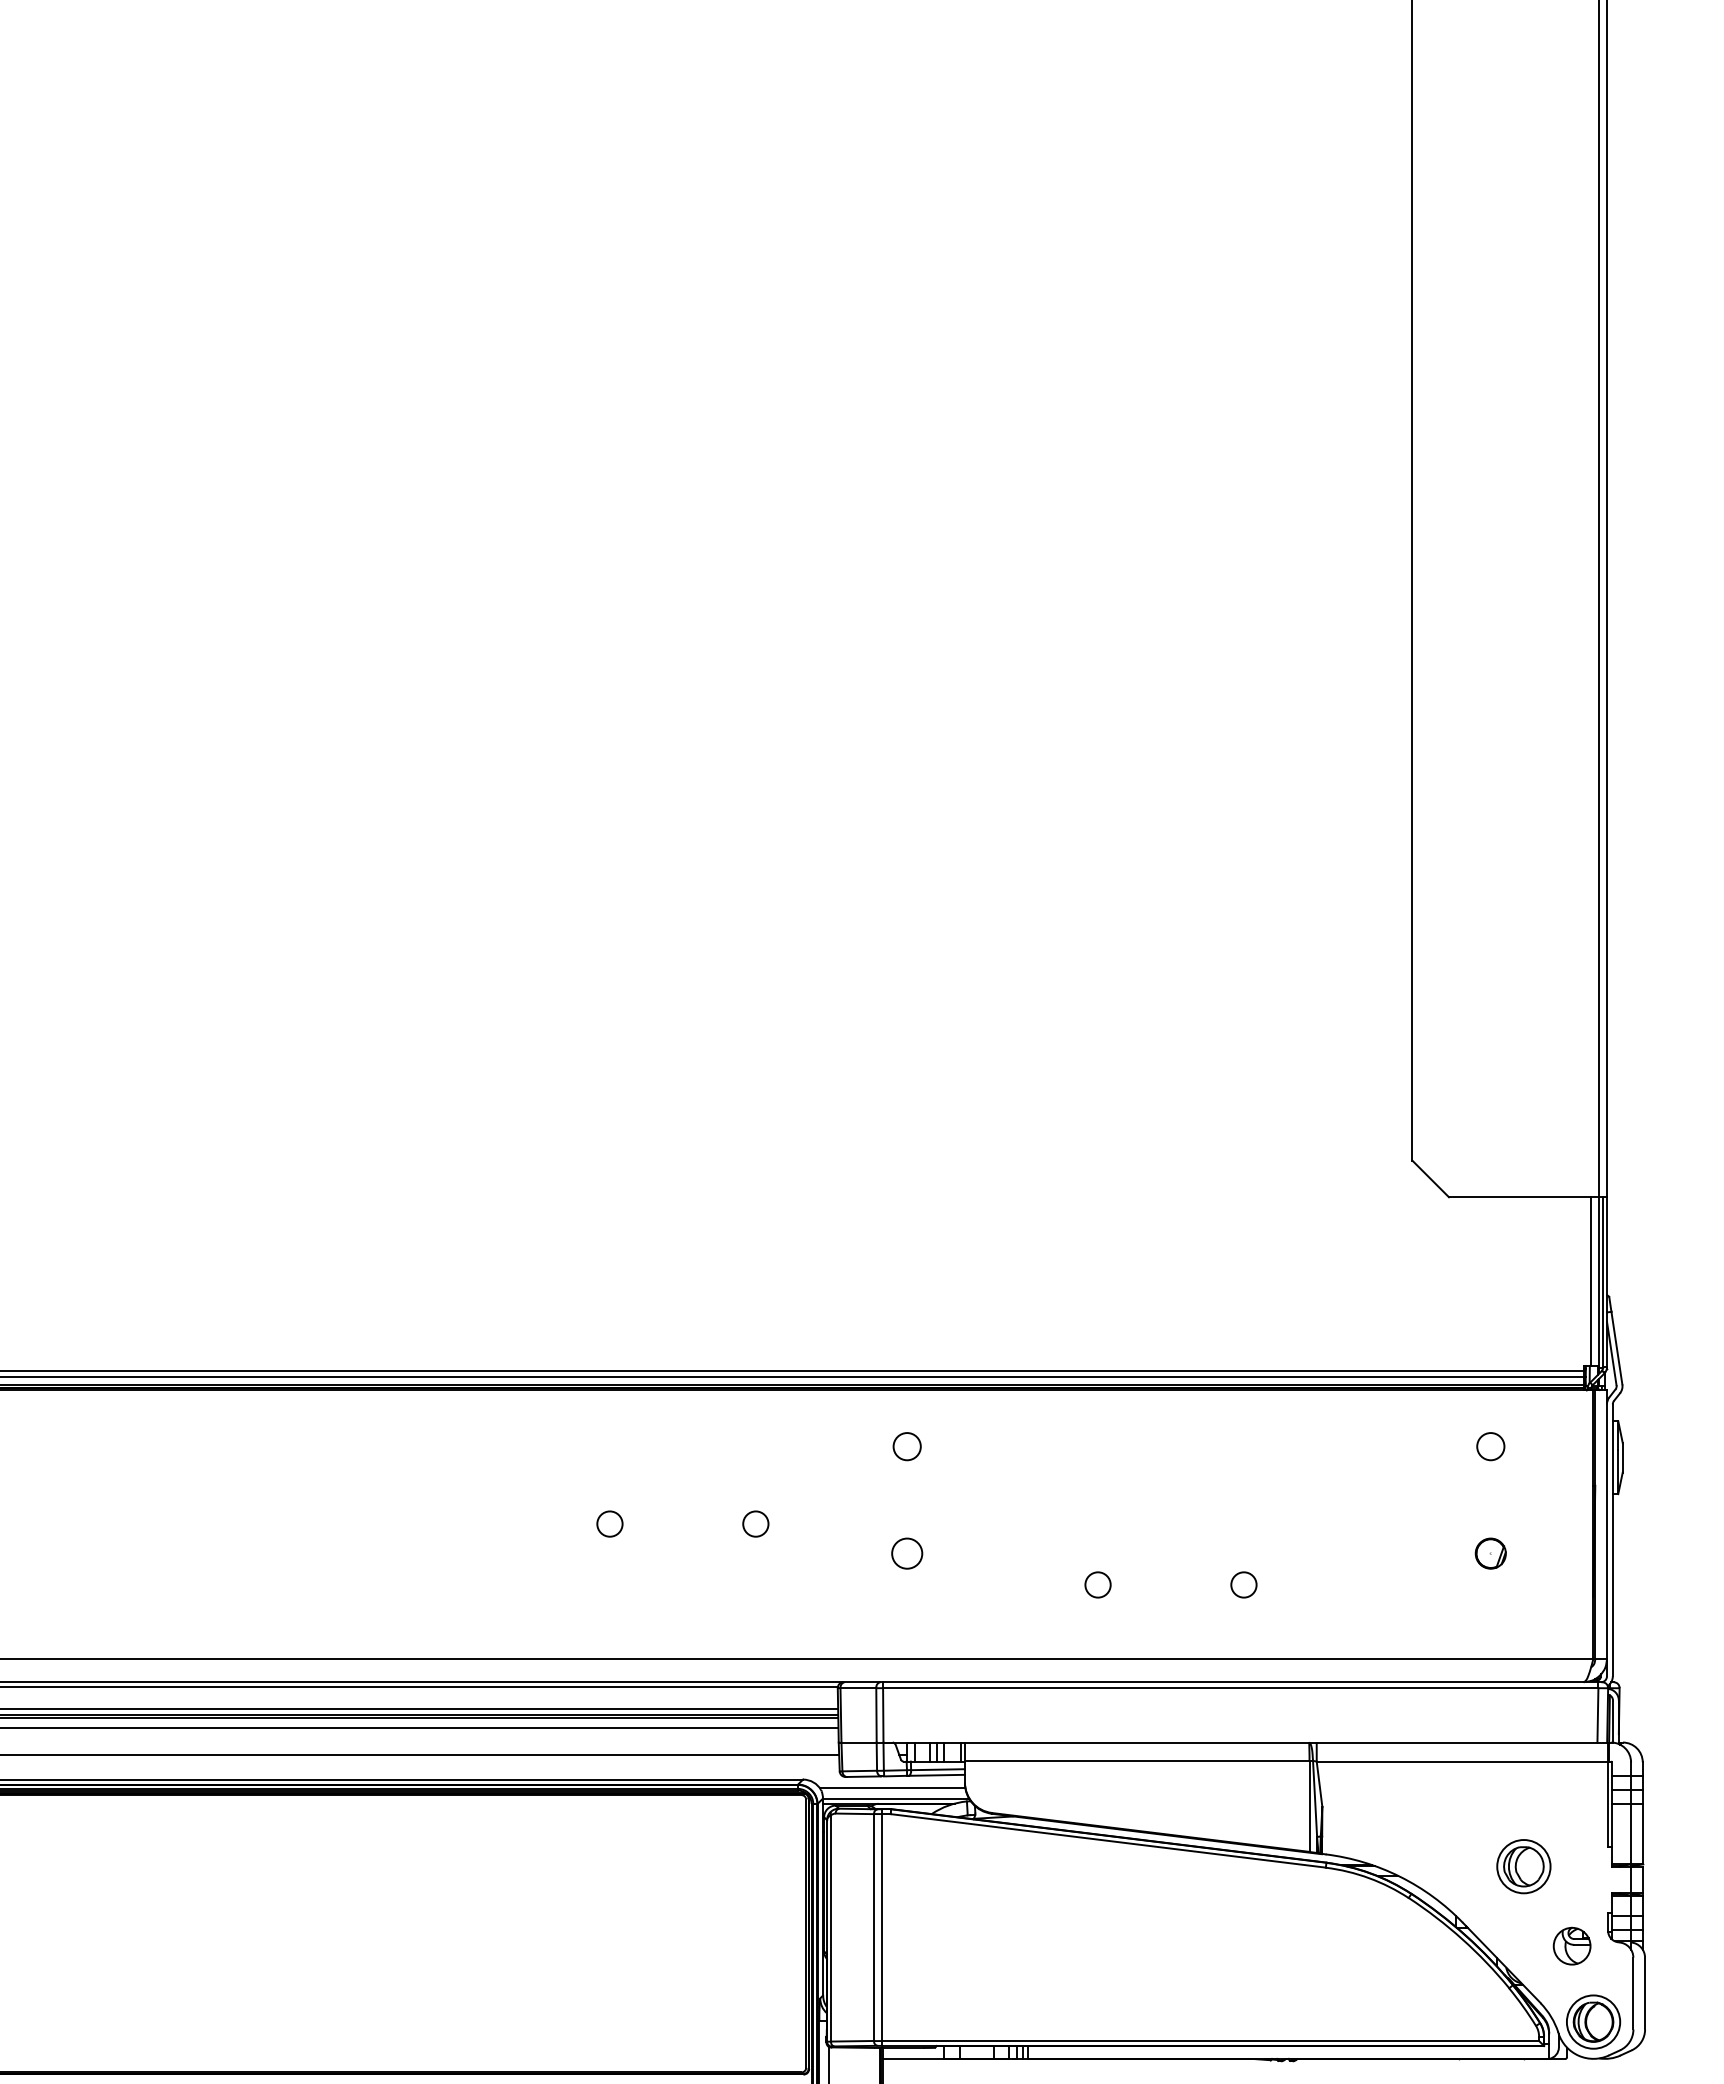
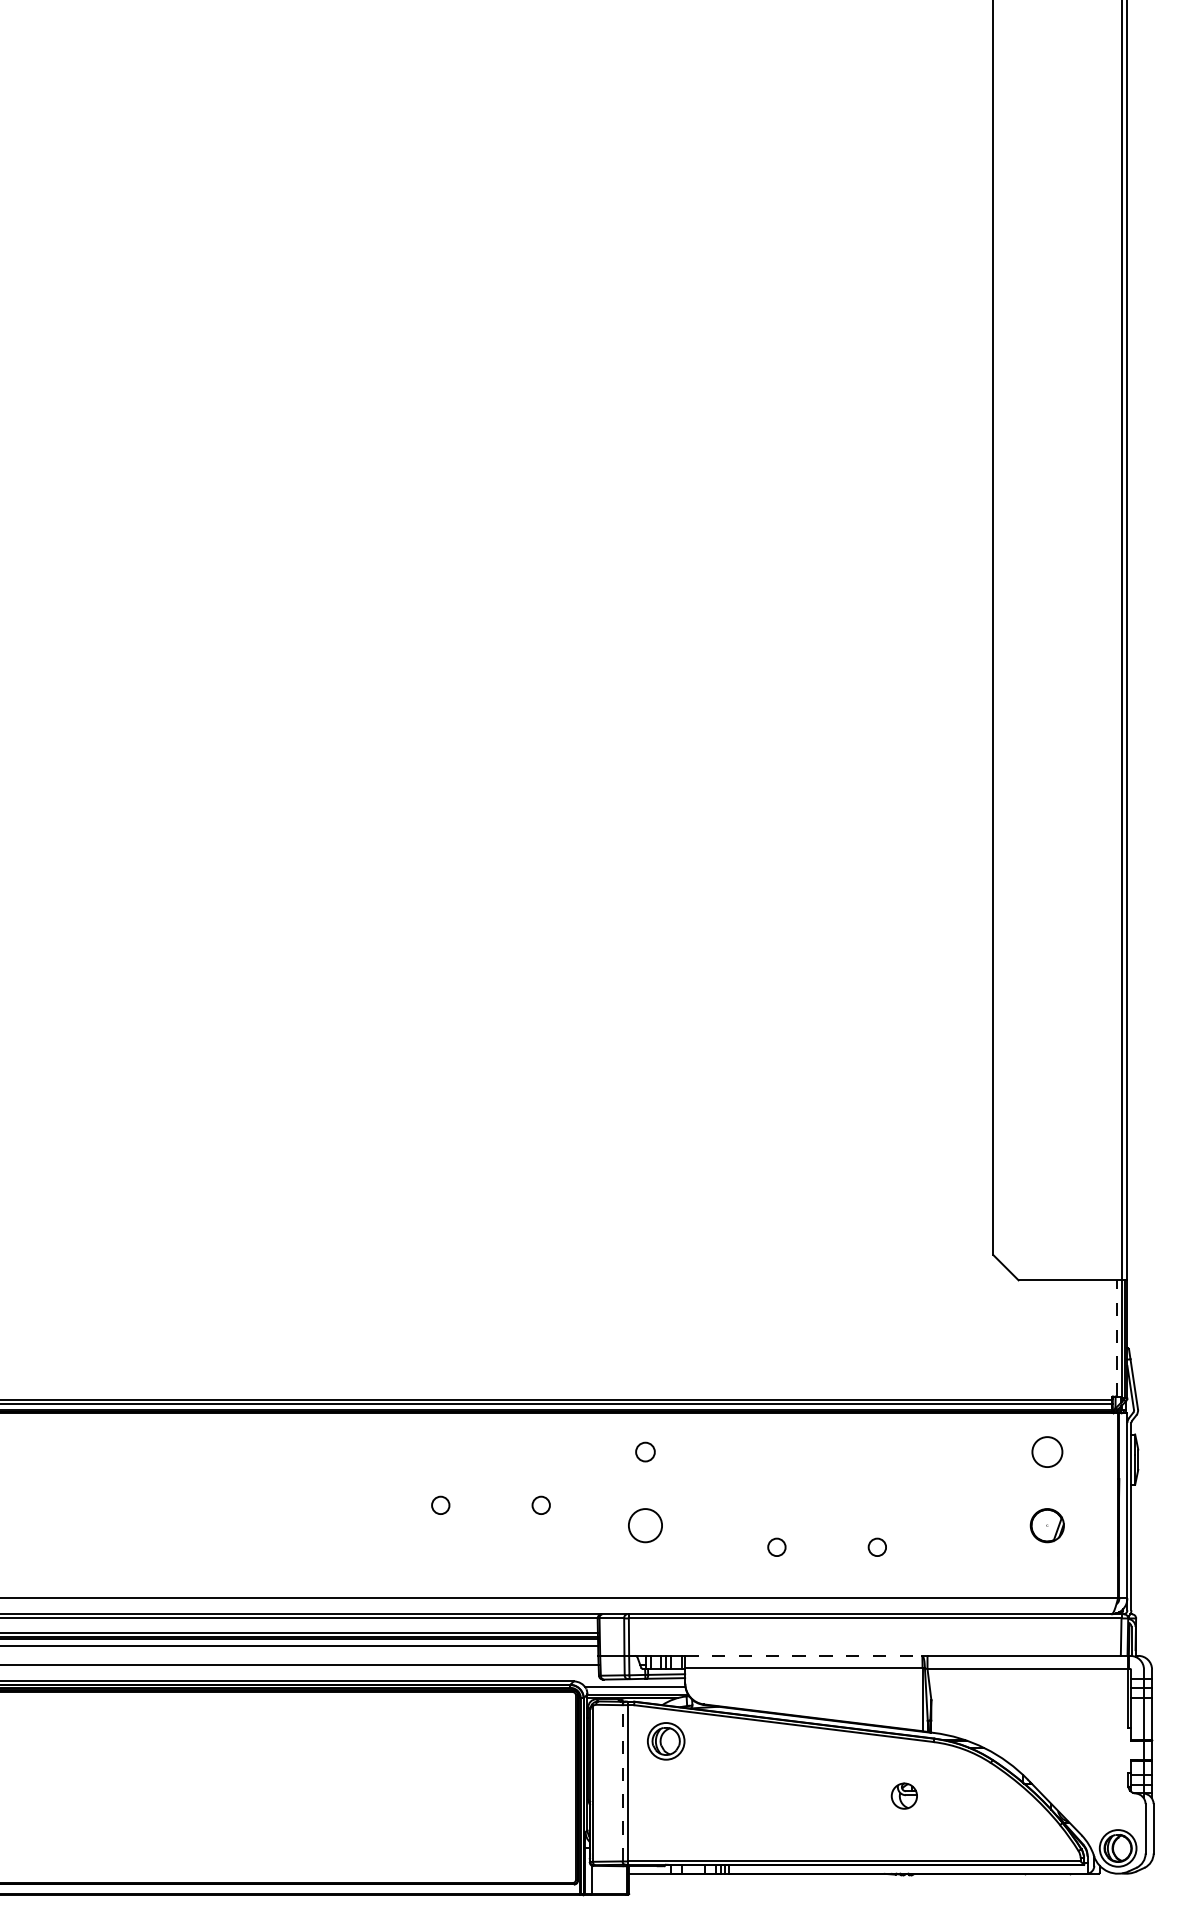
line: (1591, 1280) -> (1116, 1337), solid -> dashed
circle: (1490, 1445) -> (1047, 1451), size x1.6
circle: (907, 1553) -> (645, 1525), size x1.6
part: (1490, 1553) -> (1047, 1525), size x1.6
line: (1136, 1741) -> (803, 1655), solid -> dashed
part: (1524, 1866) -> (666, 1741), moved
line: (873, 1926) -> (622, 1782), solid -> dashed
part: (1570, 1945) -> (903, 1795), moved

